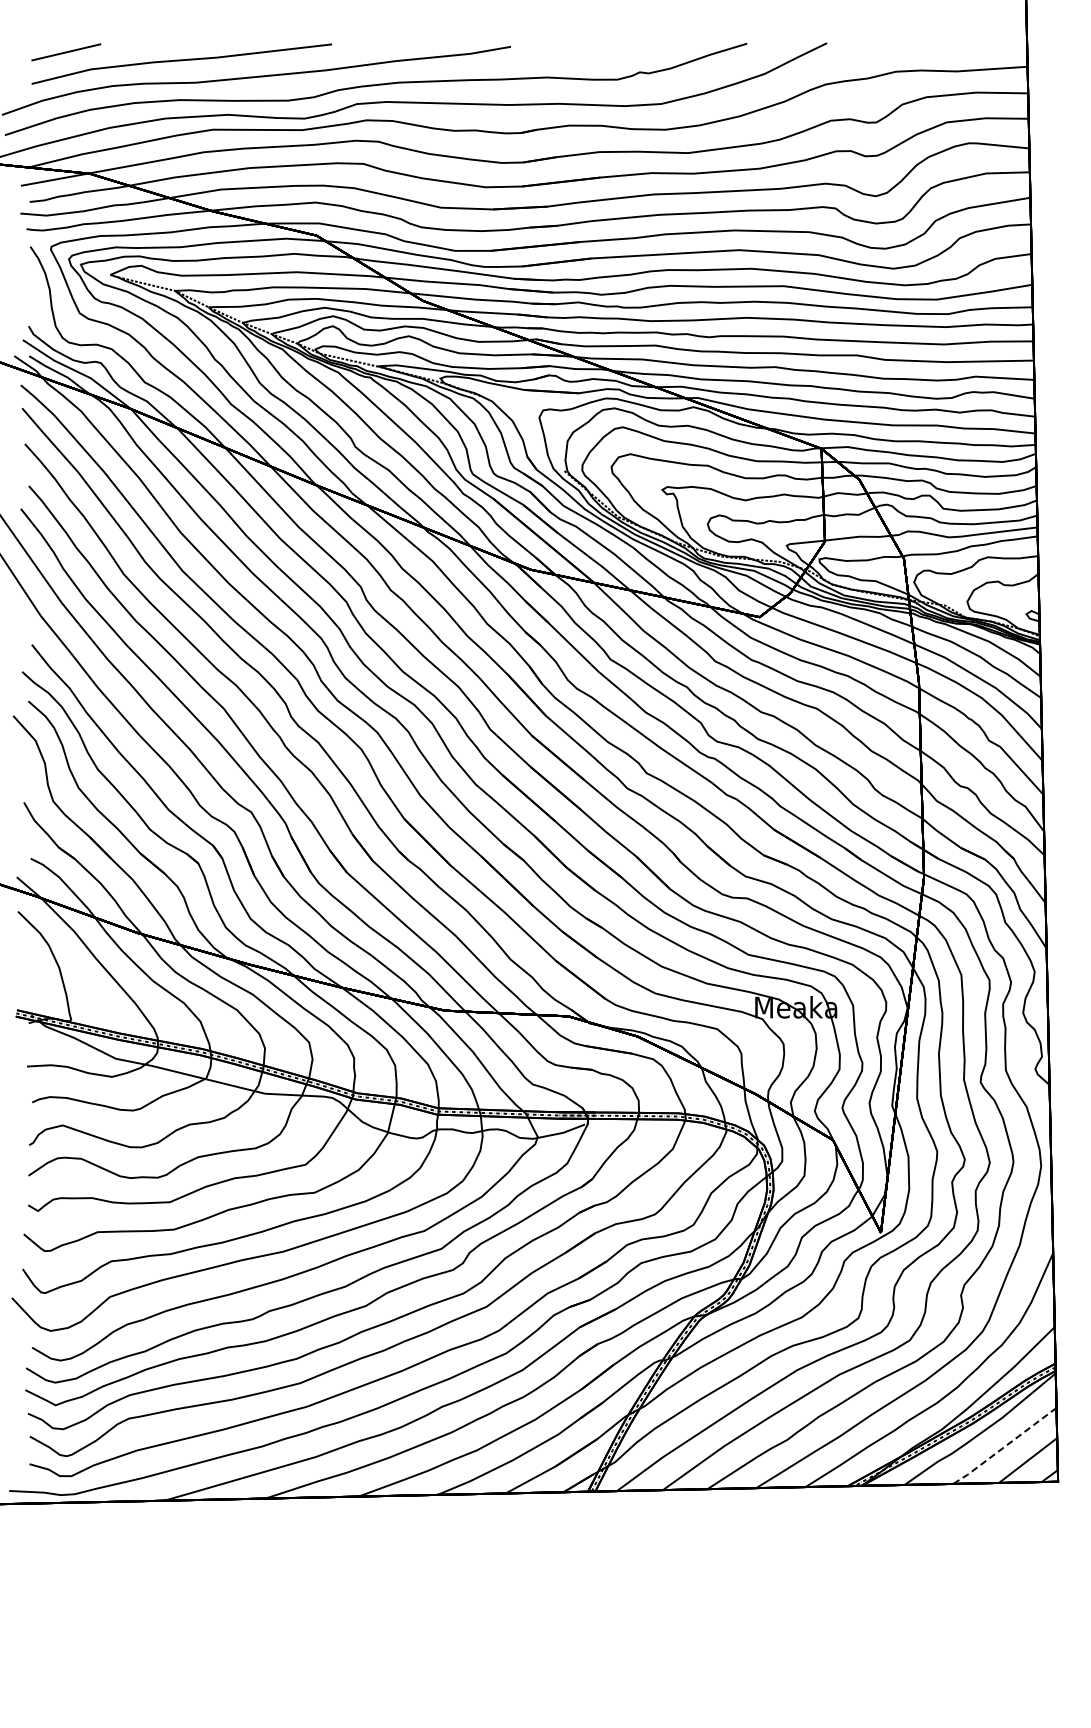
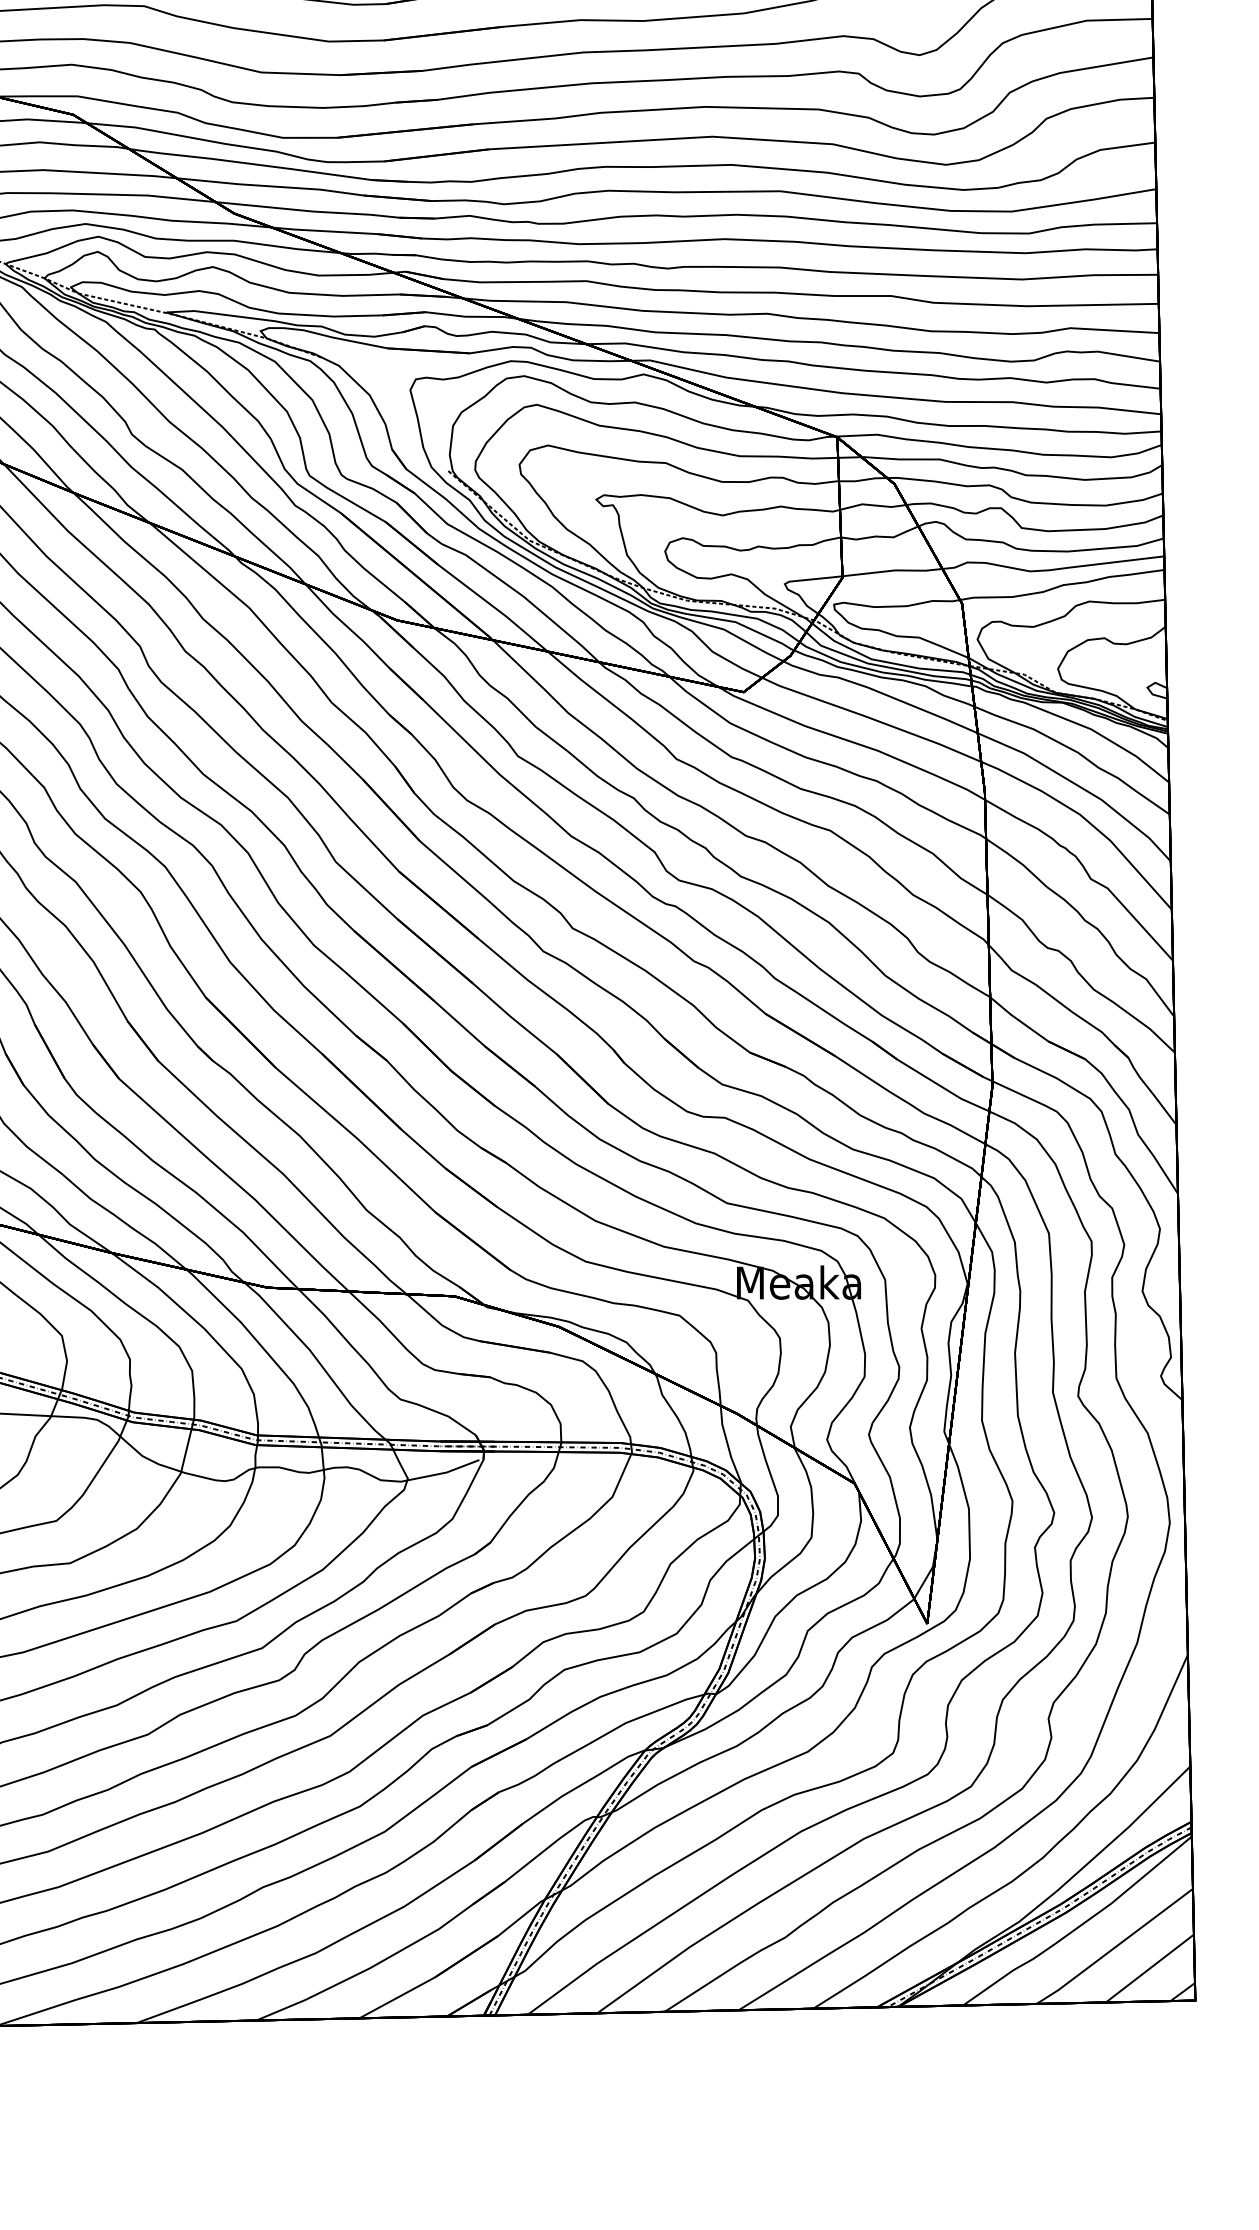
line: (1005, 1446) -> (1115, 1947), dashed -> solid

